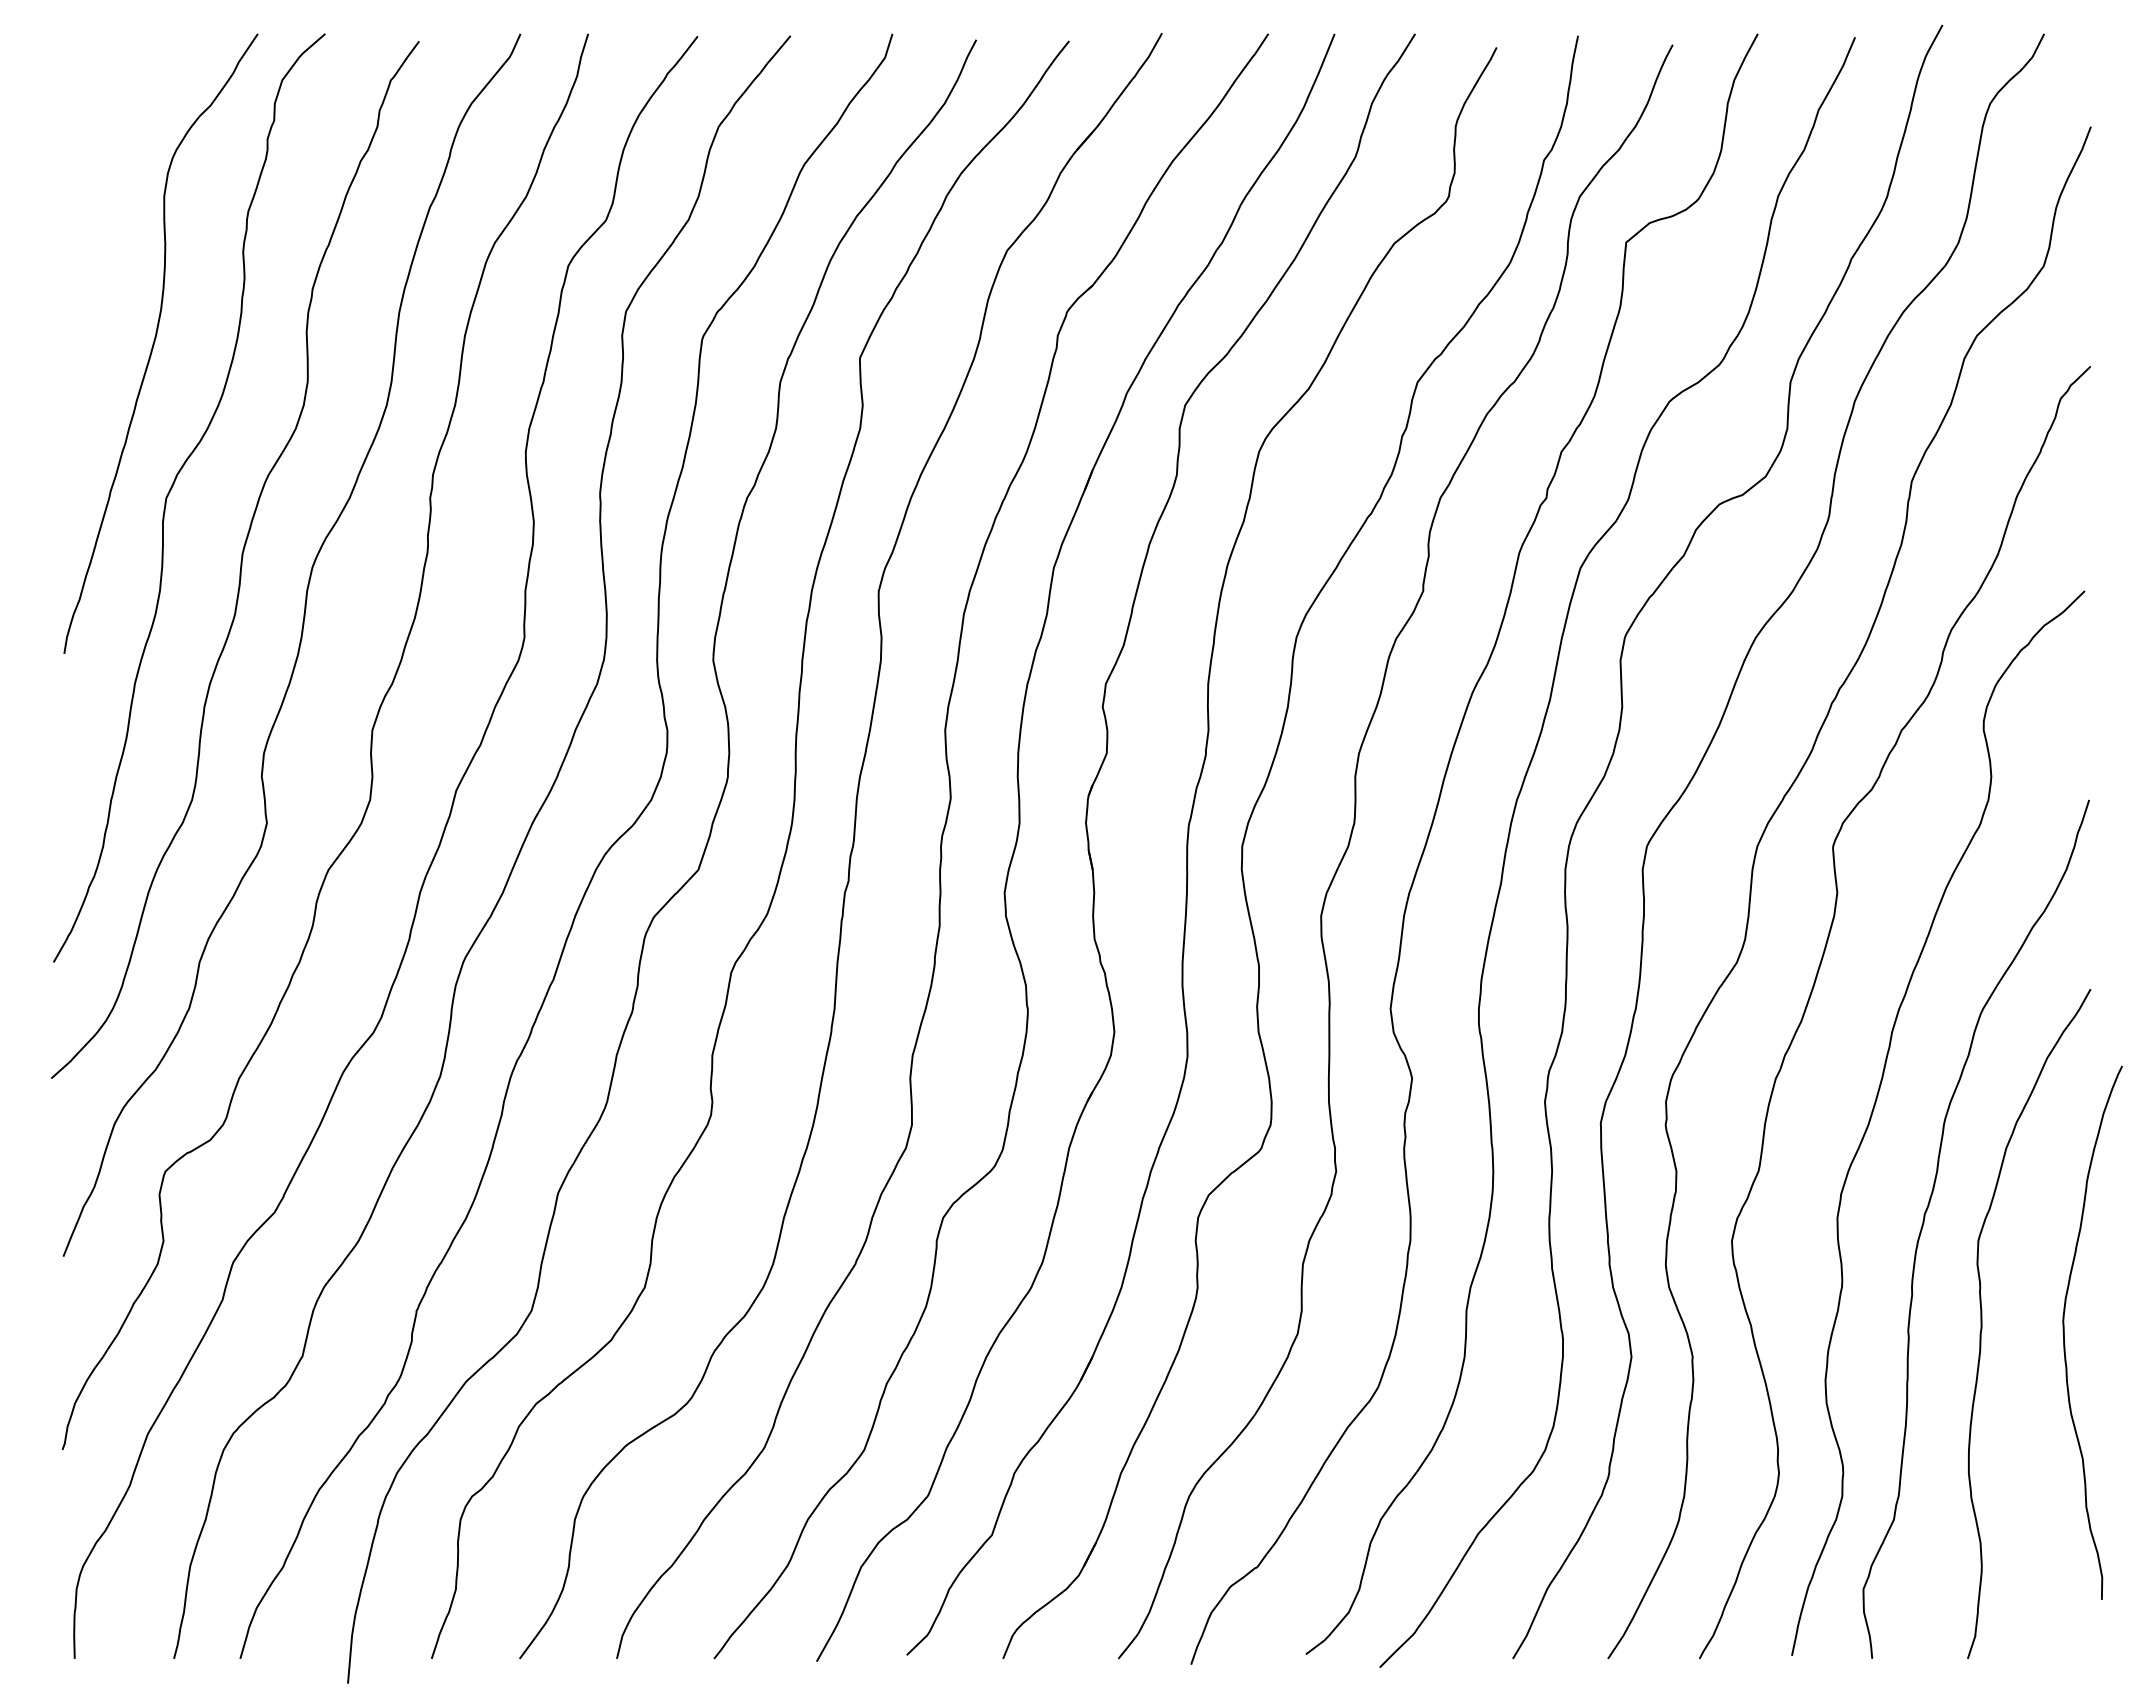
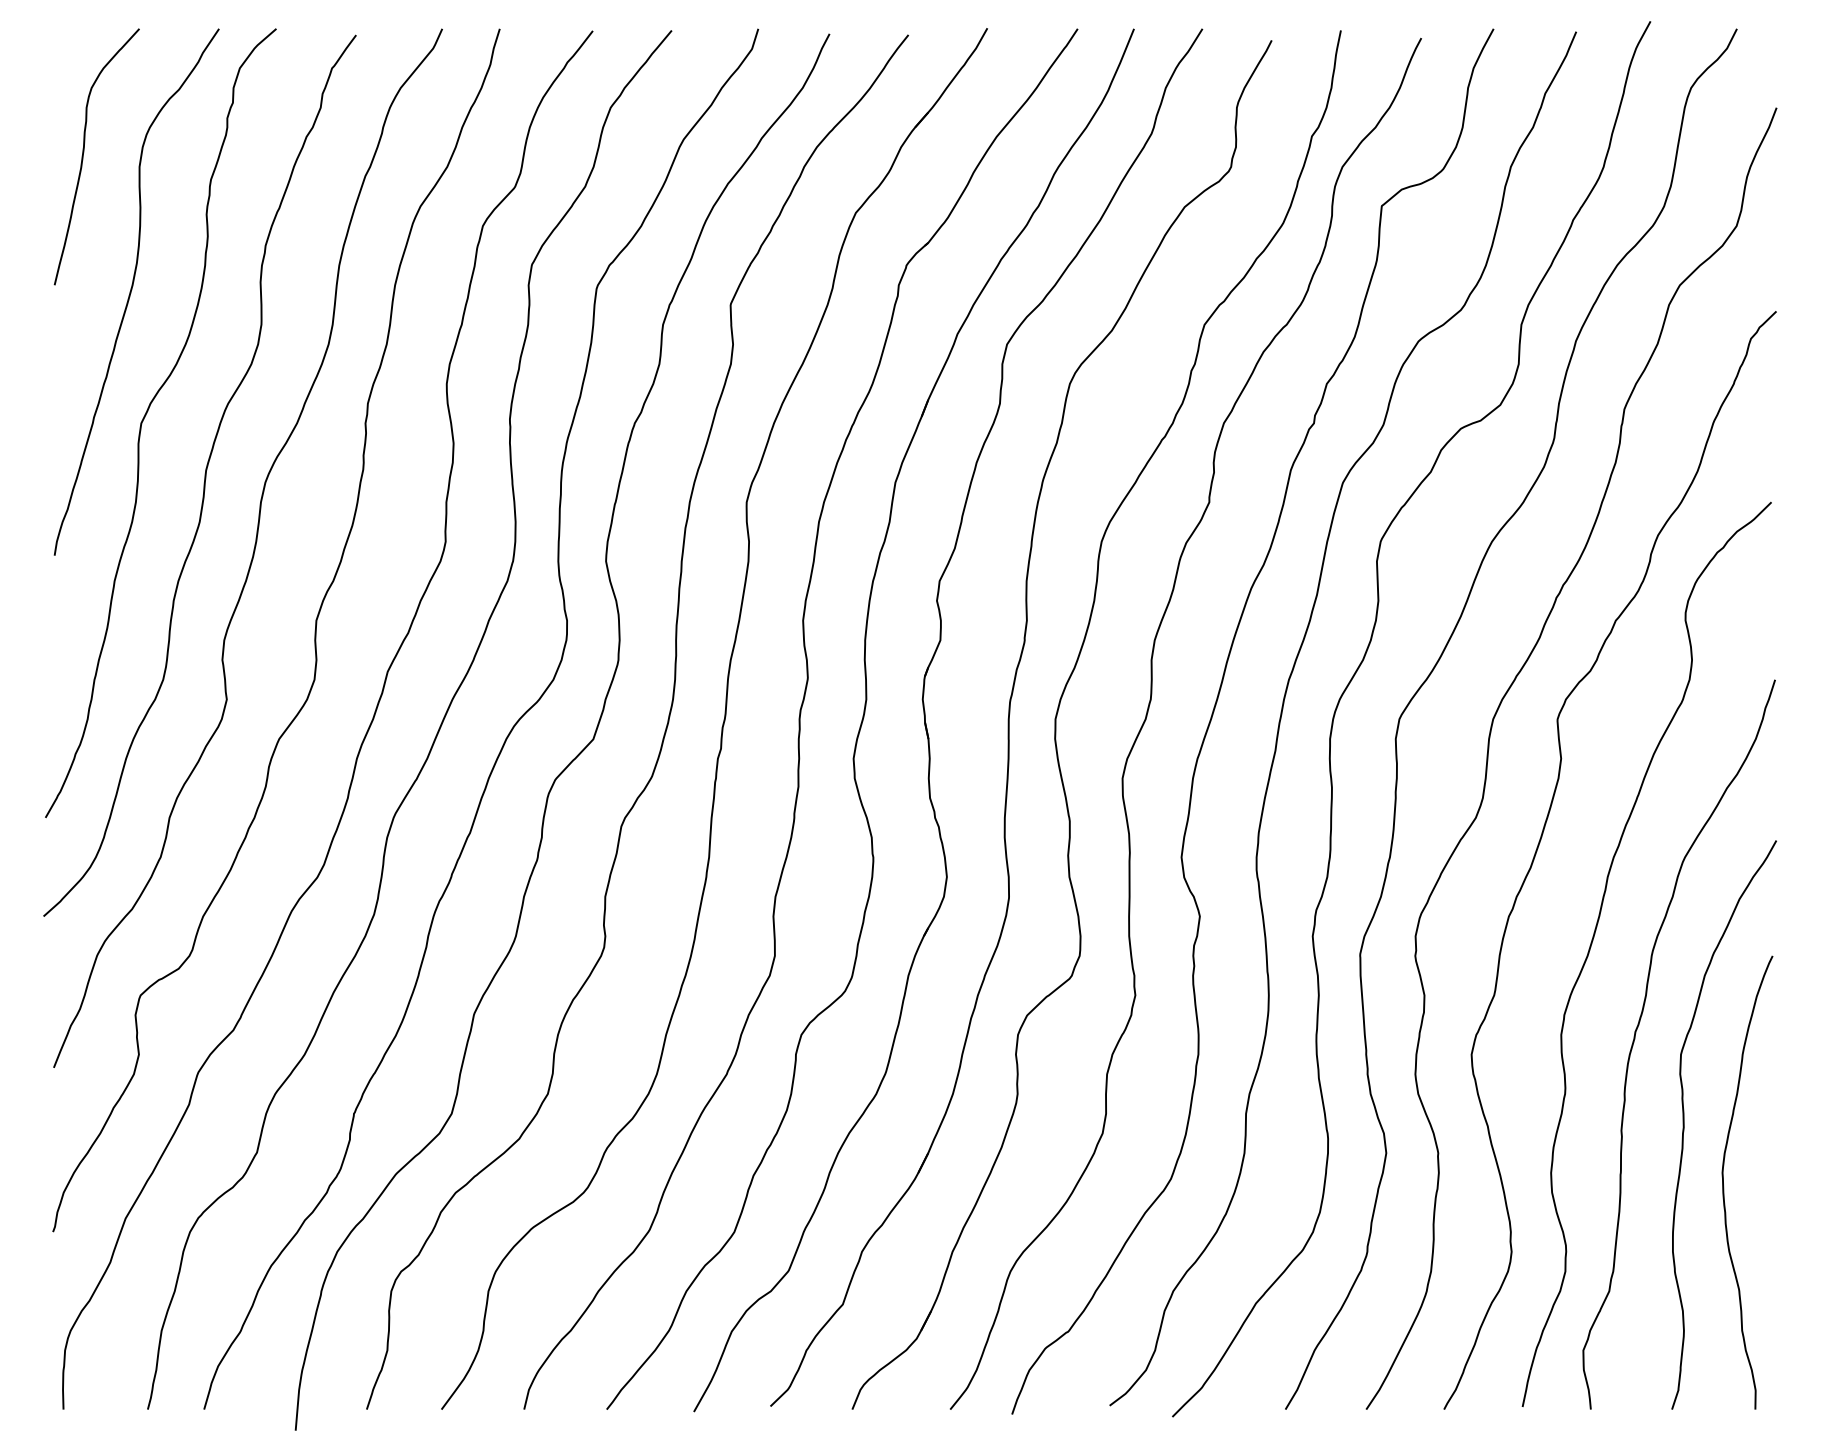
curve: (98, 184) -> (83, 156), added
curve: (2064, 1332) -> (1723, 1182), moved

